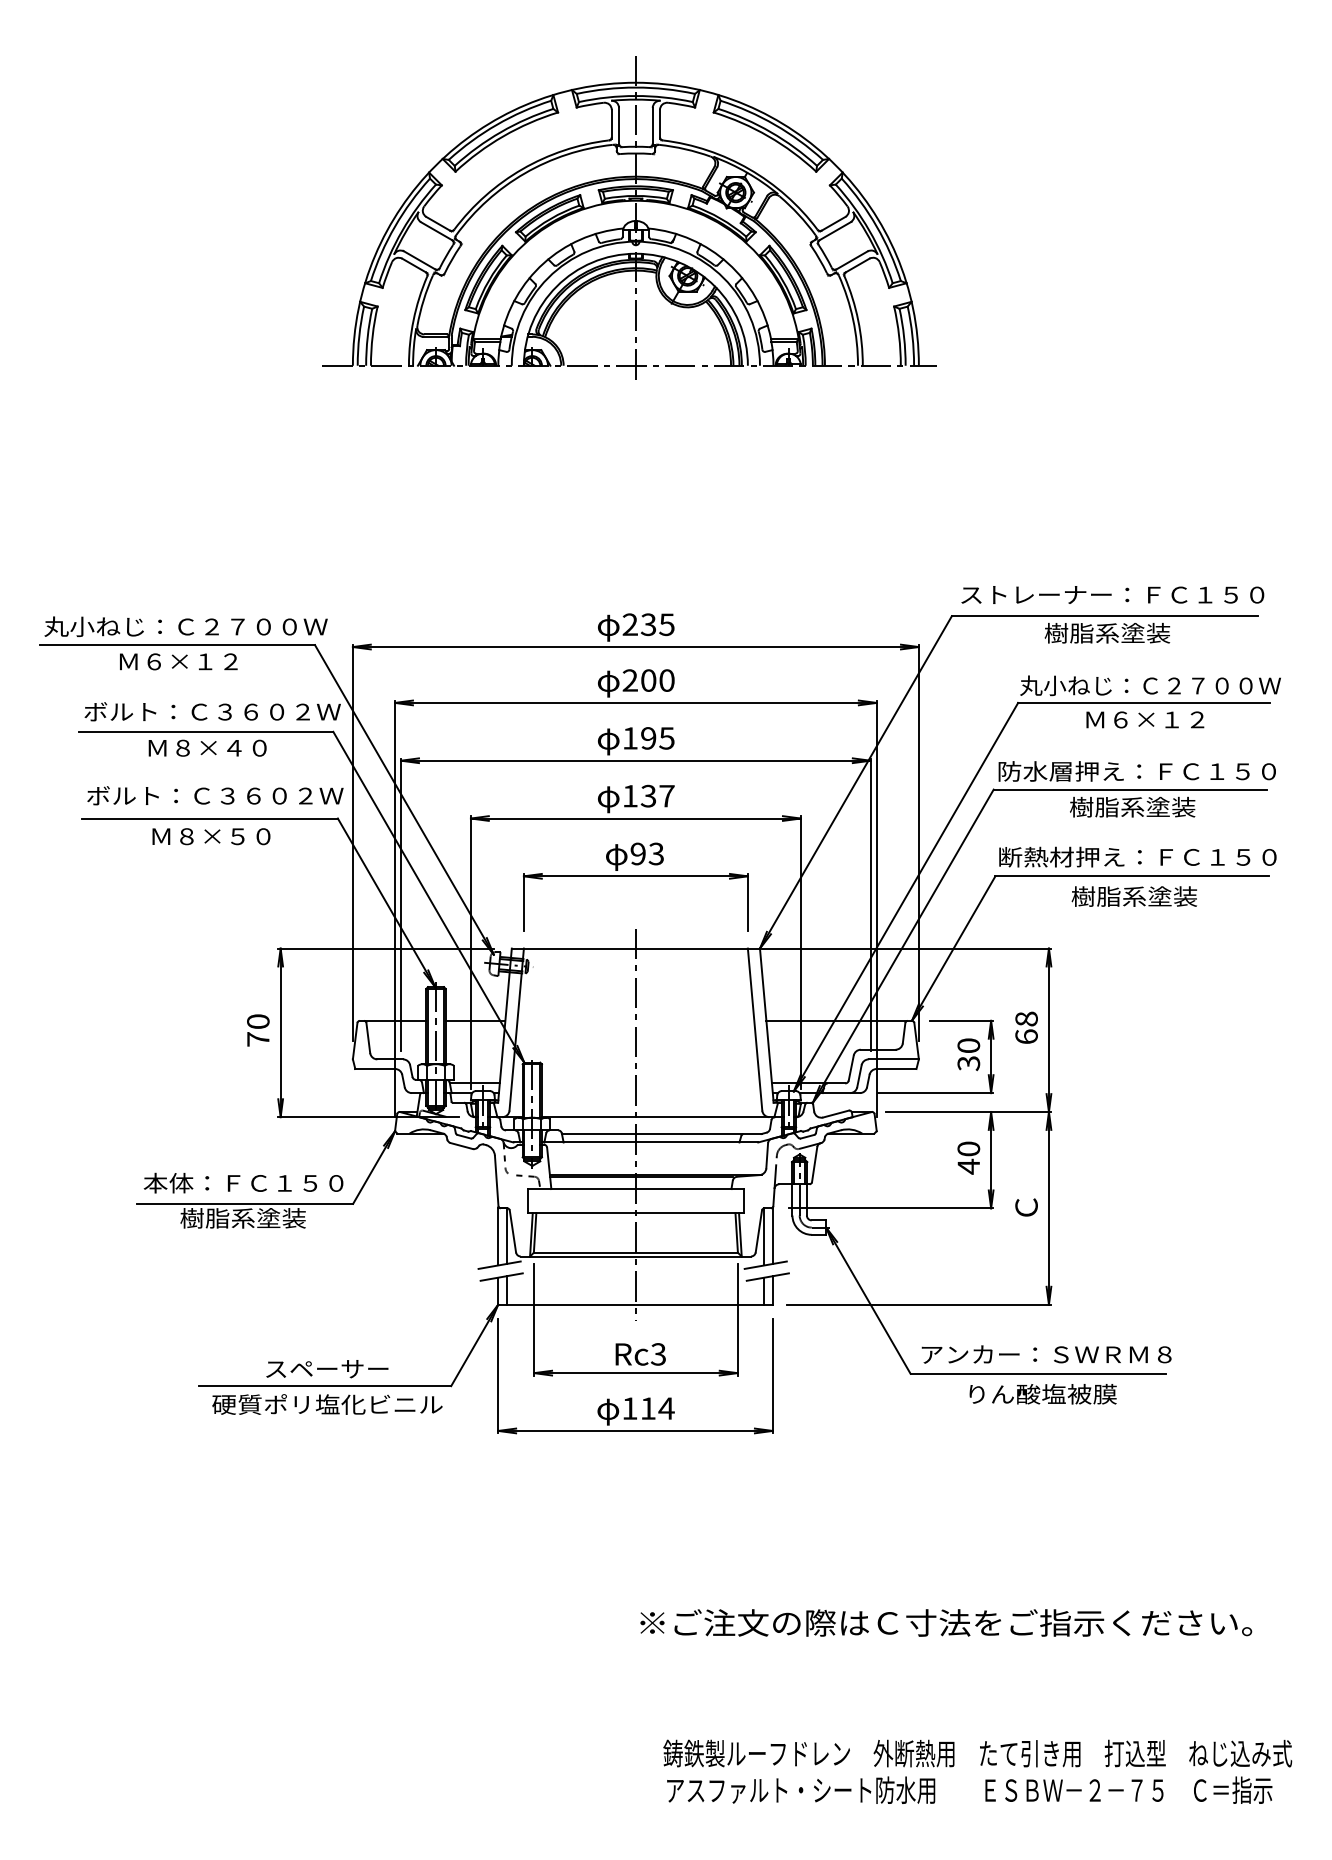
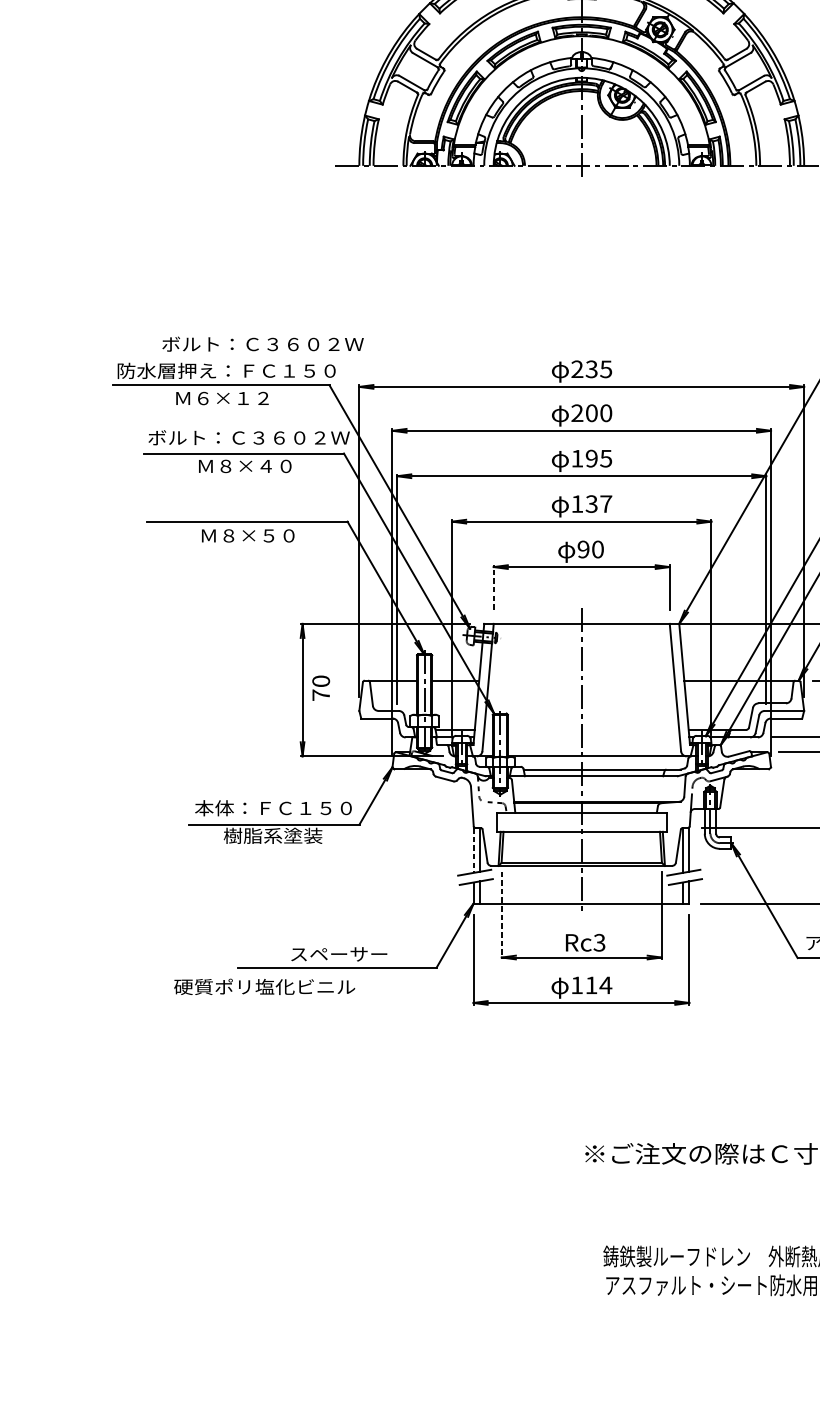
text: (185, 626) -> (227, 370), 丸小ねじ：Ｃ２７００Ｗ -> 防水層押え：ＦＣ１５０
text: (215, 795) -> (263, 344), moved
text: (656, 853) -> (597, 549), 93 -> 90
line: (523, 901) -> (493, 586), solid -> dashed
text: (258, 1030) -> (321, 688), moved
line: (498, 1236) -> (473, 850), solid -> dashed
line: (534, 1319) -> (502, 915), solid -> dashed
text: (327, 1404) -> (264, 986), moved

